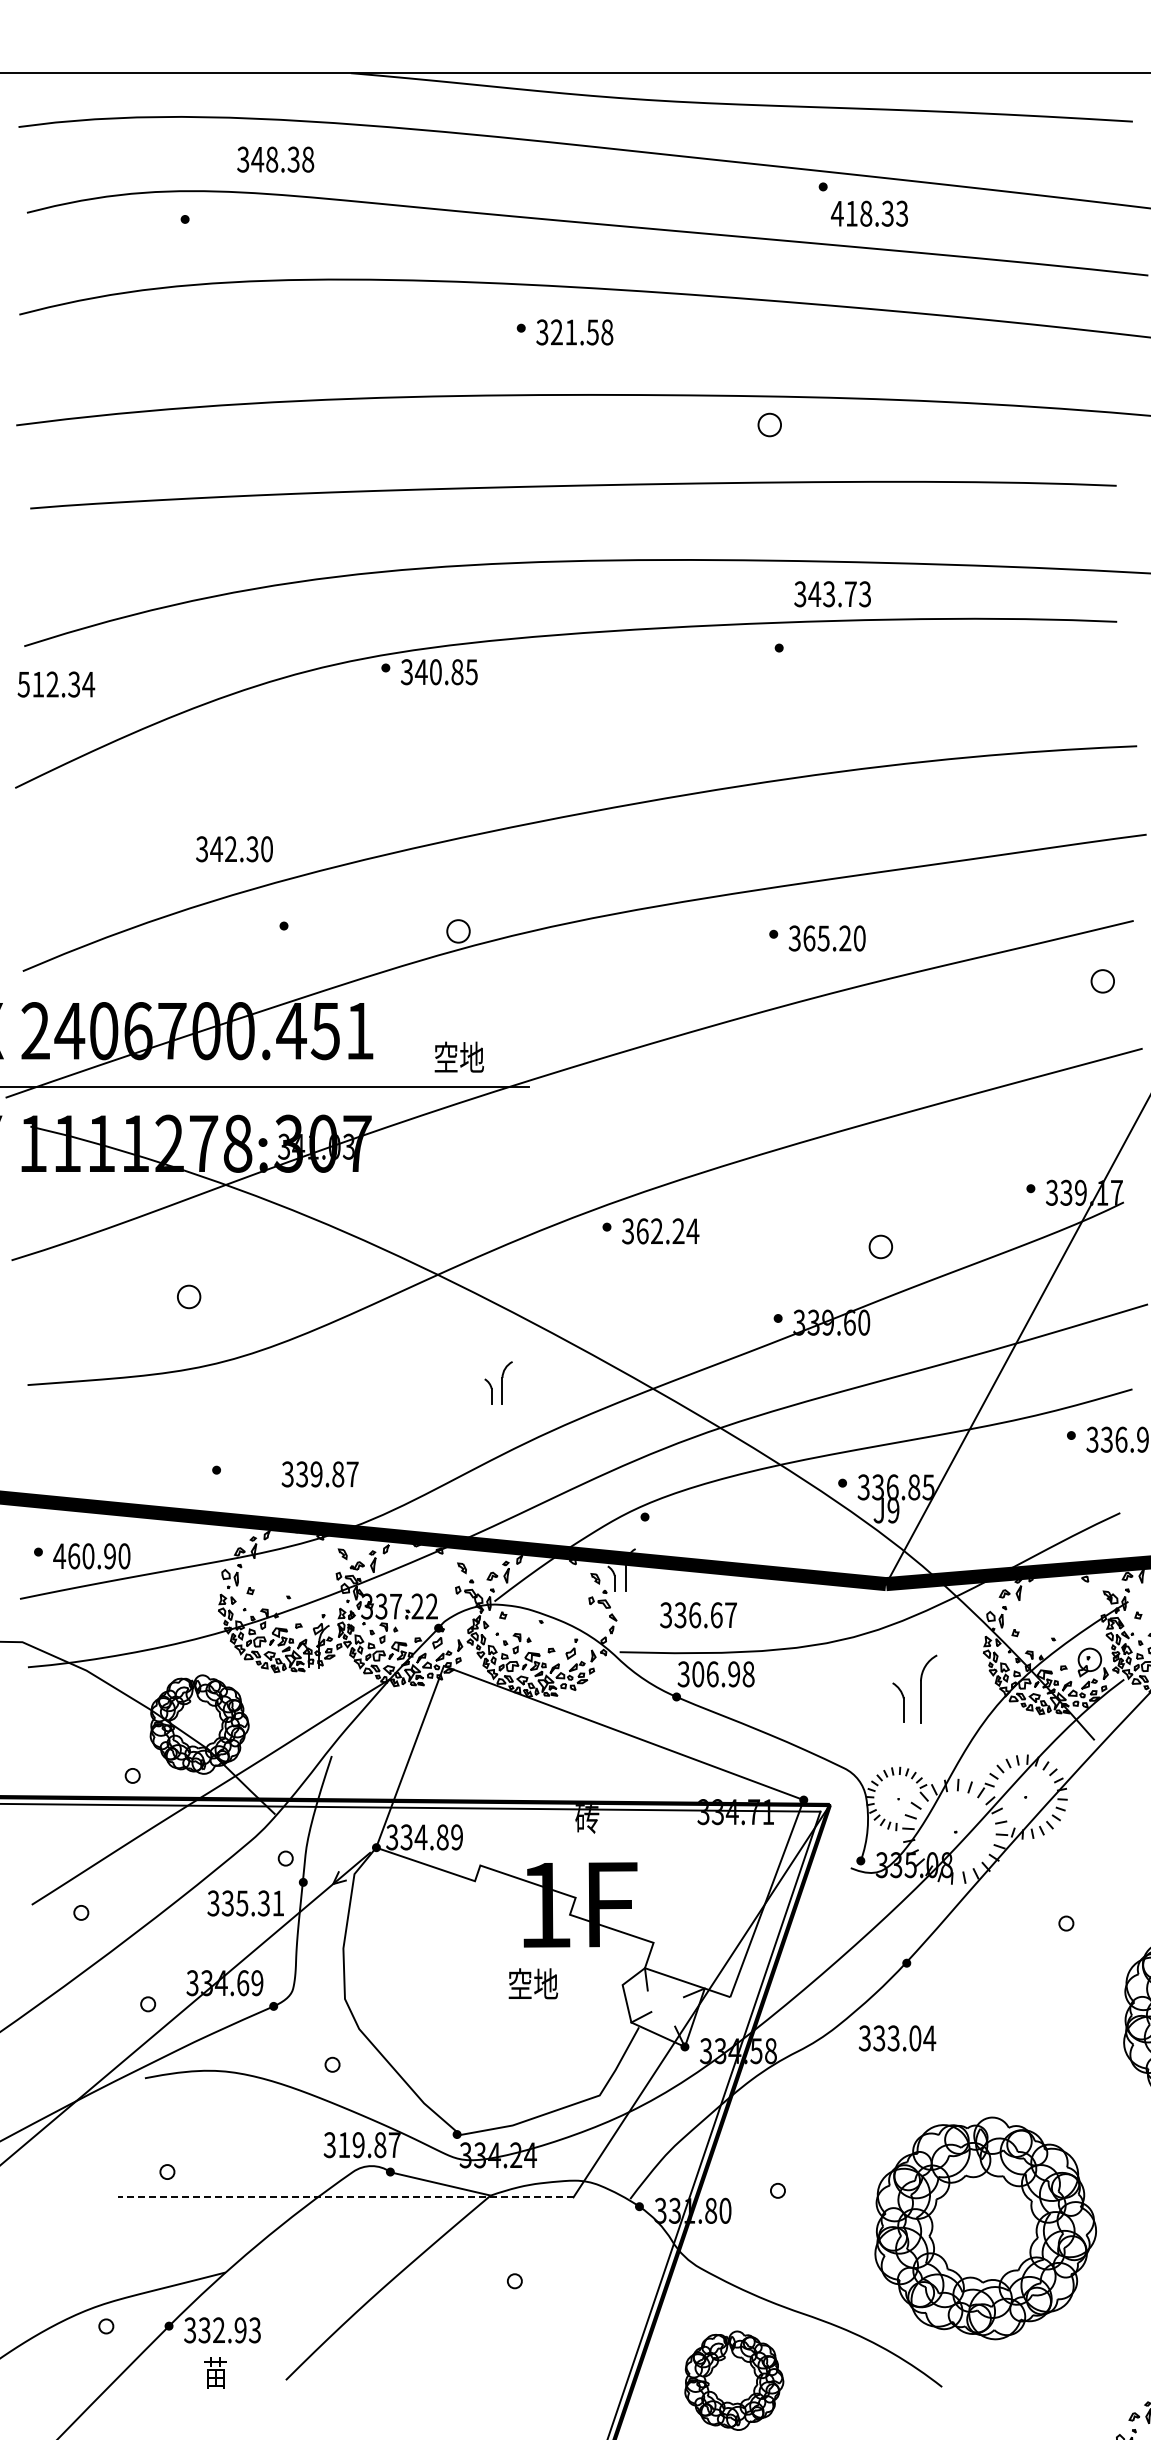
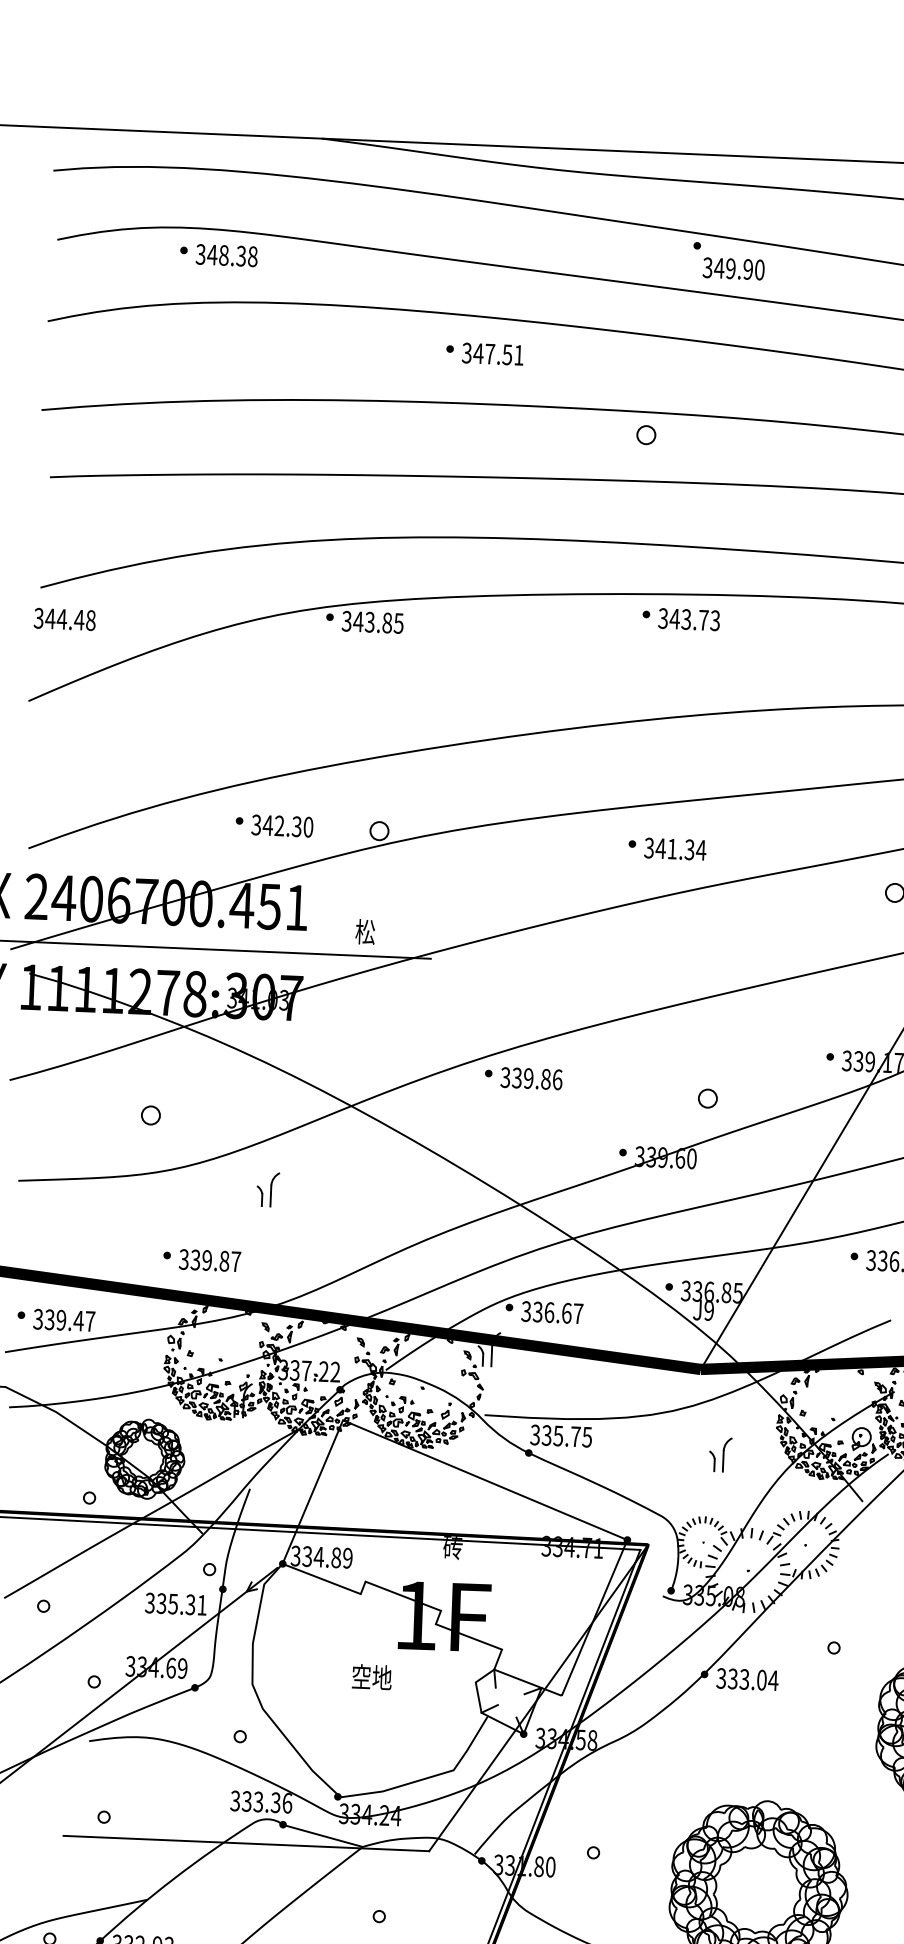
text: (275, 159) -> (226, 255), moved
text: (869, 213) -> (733, 268), 418.33 -> 349.90
text: (581, 332) -> (498, 354), 321.58 -> 347.51
text: (832, 594) -> (689, 619), moved
text: (435, 672) -> (369, 622), 340.85 -> 343.85
text: (56, 684) -> (65, 619), 512.34 -> 344.48
text: (234, 849) -> (282, 826), moved
text: (834, 938) -> (681, 849), 365.20 -> 341.34
text: (458, 1057) -> (375, 932), 空地 -> 松
text: (667, 1231) -> (537, 1079), 362.24 -> 339.86
part: (498, 1382) -> (267, 1189), moved
text: (319, 1474) -> (209, 1260), moved
text: (91, 1556) -> (63, 1320), 460.90 -> 339.47
text: (698, 1615) -> (552, 1312), moved
text: (723, 1674) -> (567, 1436), 306.98 -> 335.75
part: (915, 1688) -> (720, 1454), size x0.62
text: (533, 1983) -> (372, 1676), moved
text: (897, 2038) -> (747, 1679), moved
text: (369, 2145) -> (267, 1802), 319.87 -> 333.36
line: (345, 2197) -> (246, 1843), dashed -> solid

